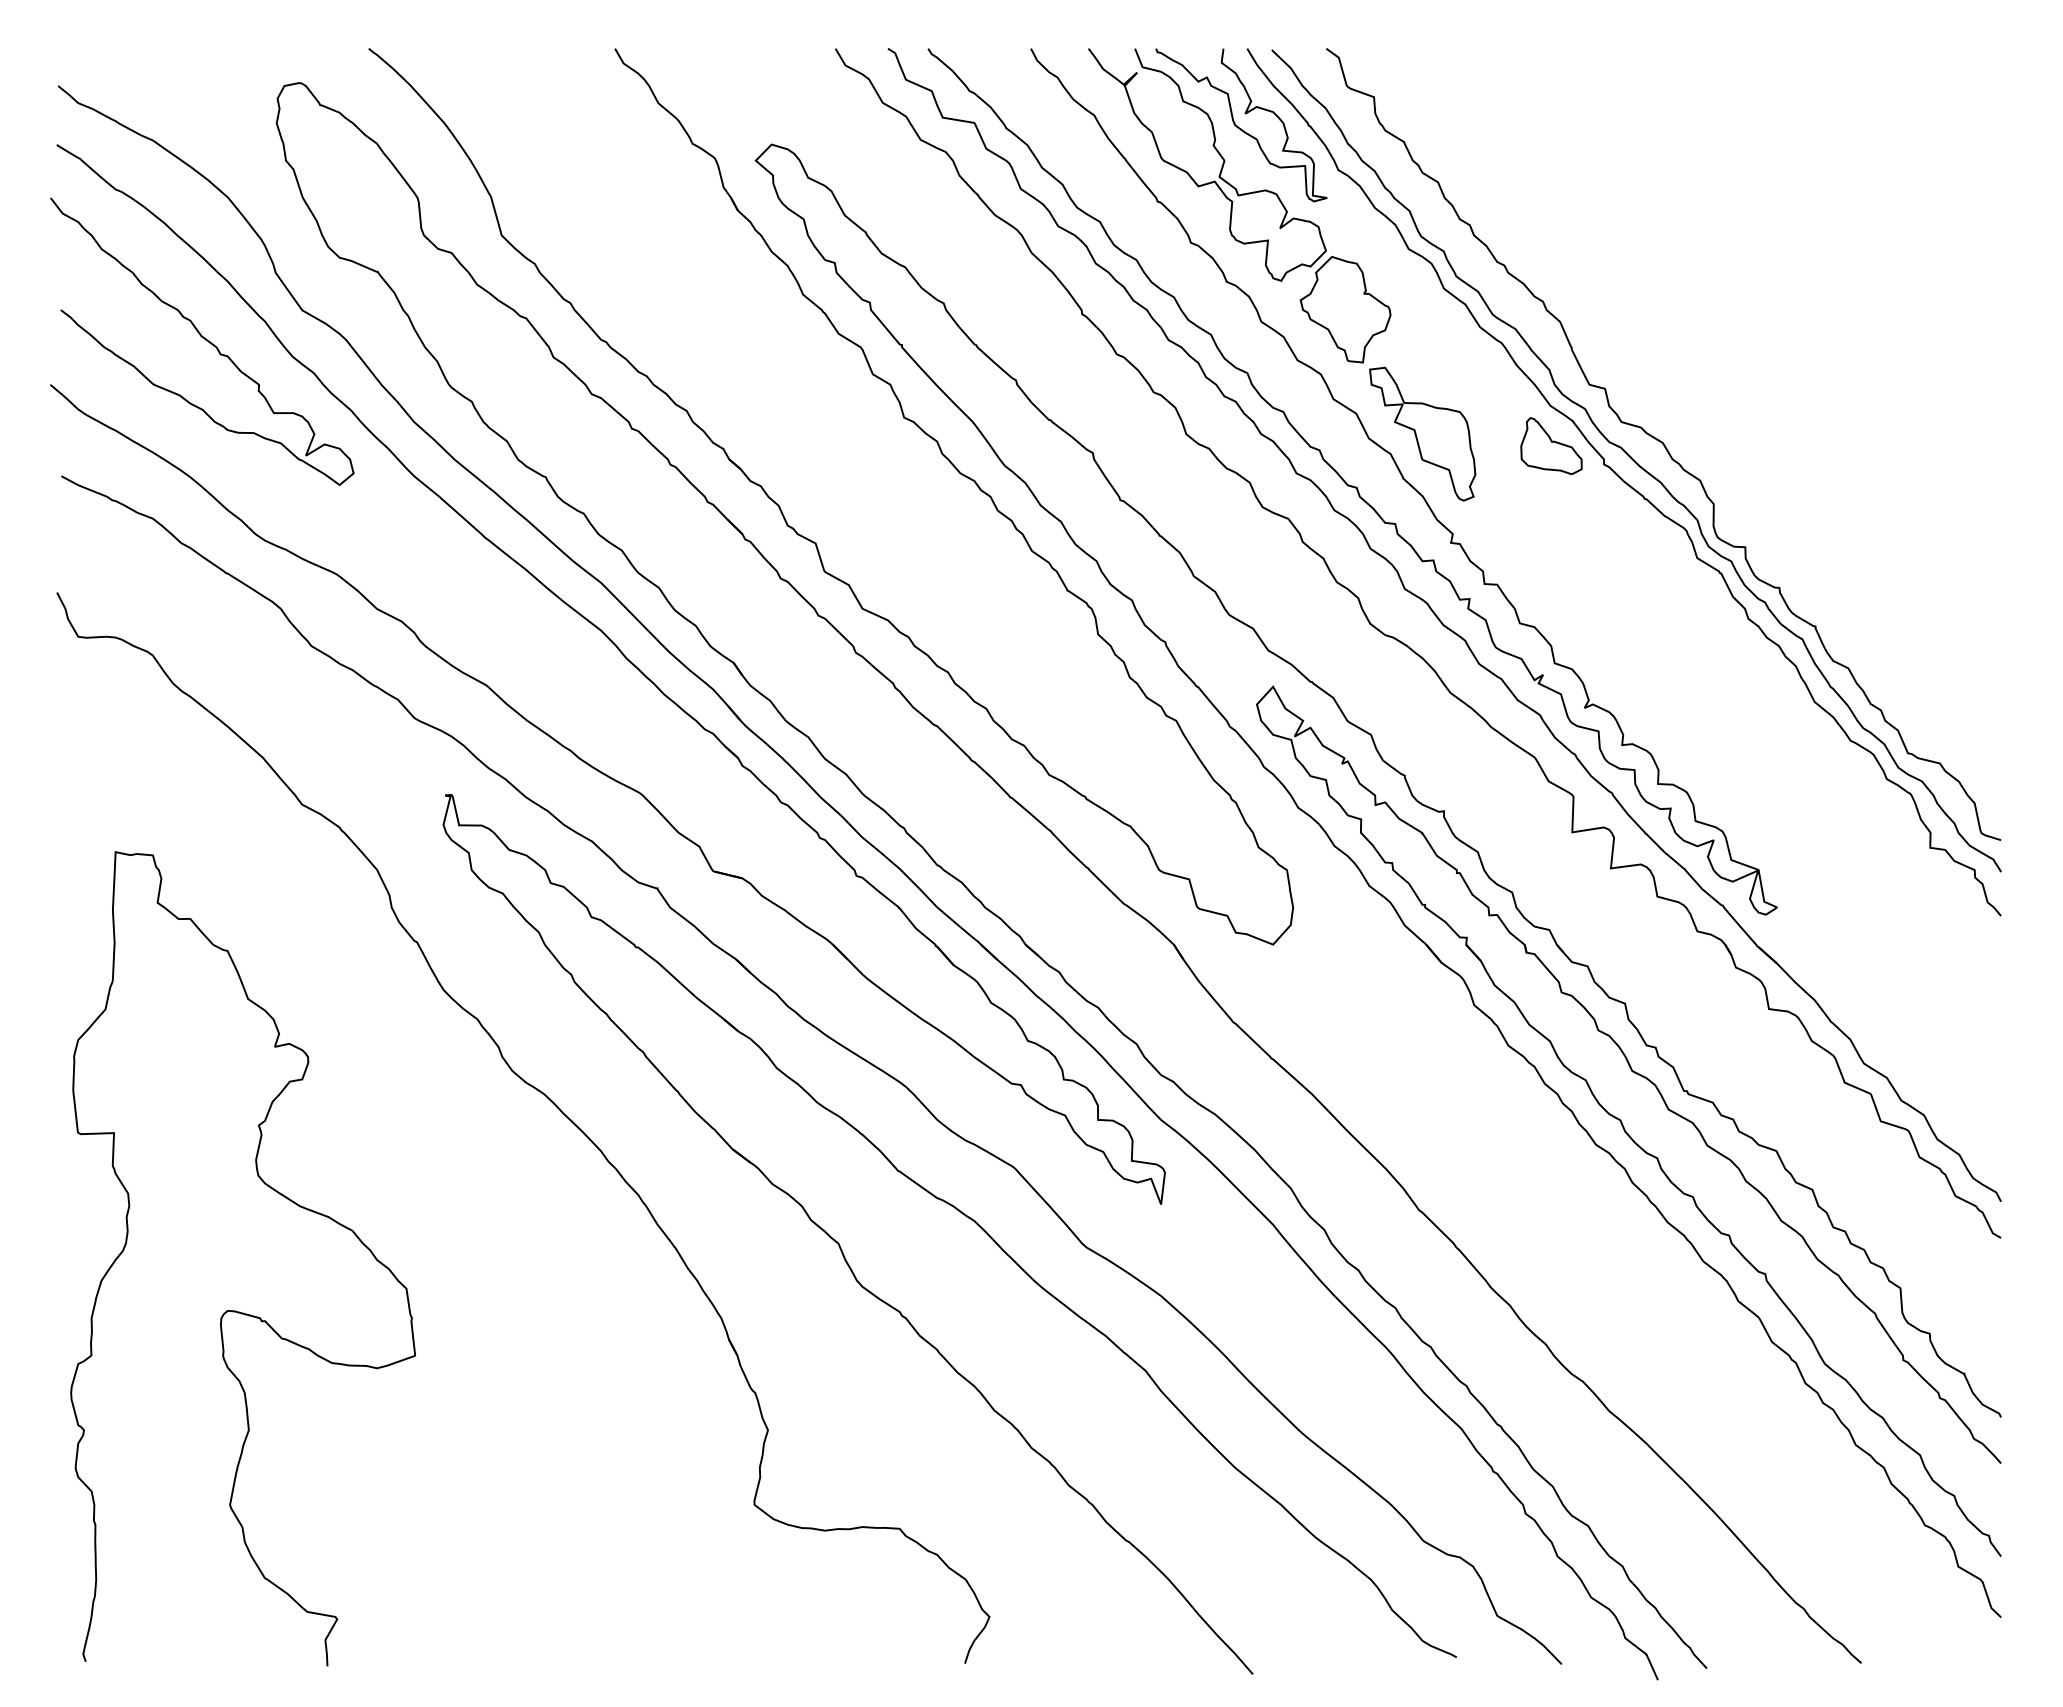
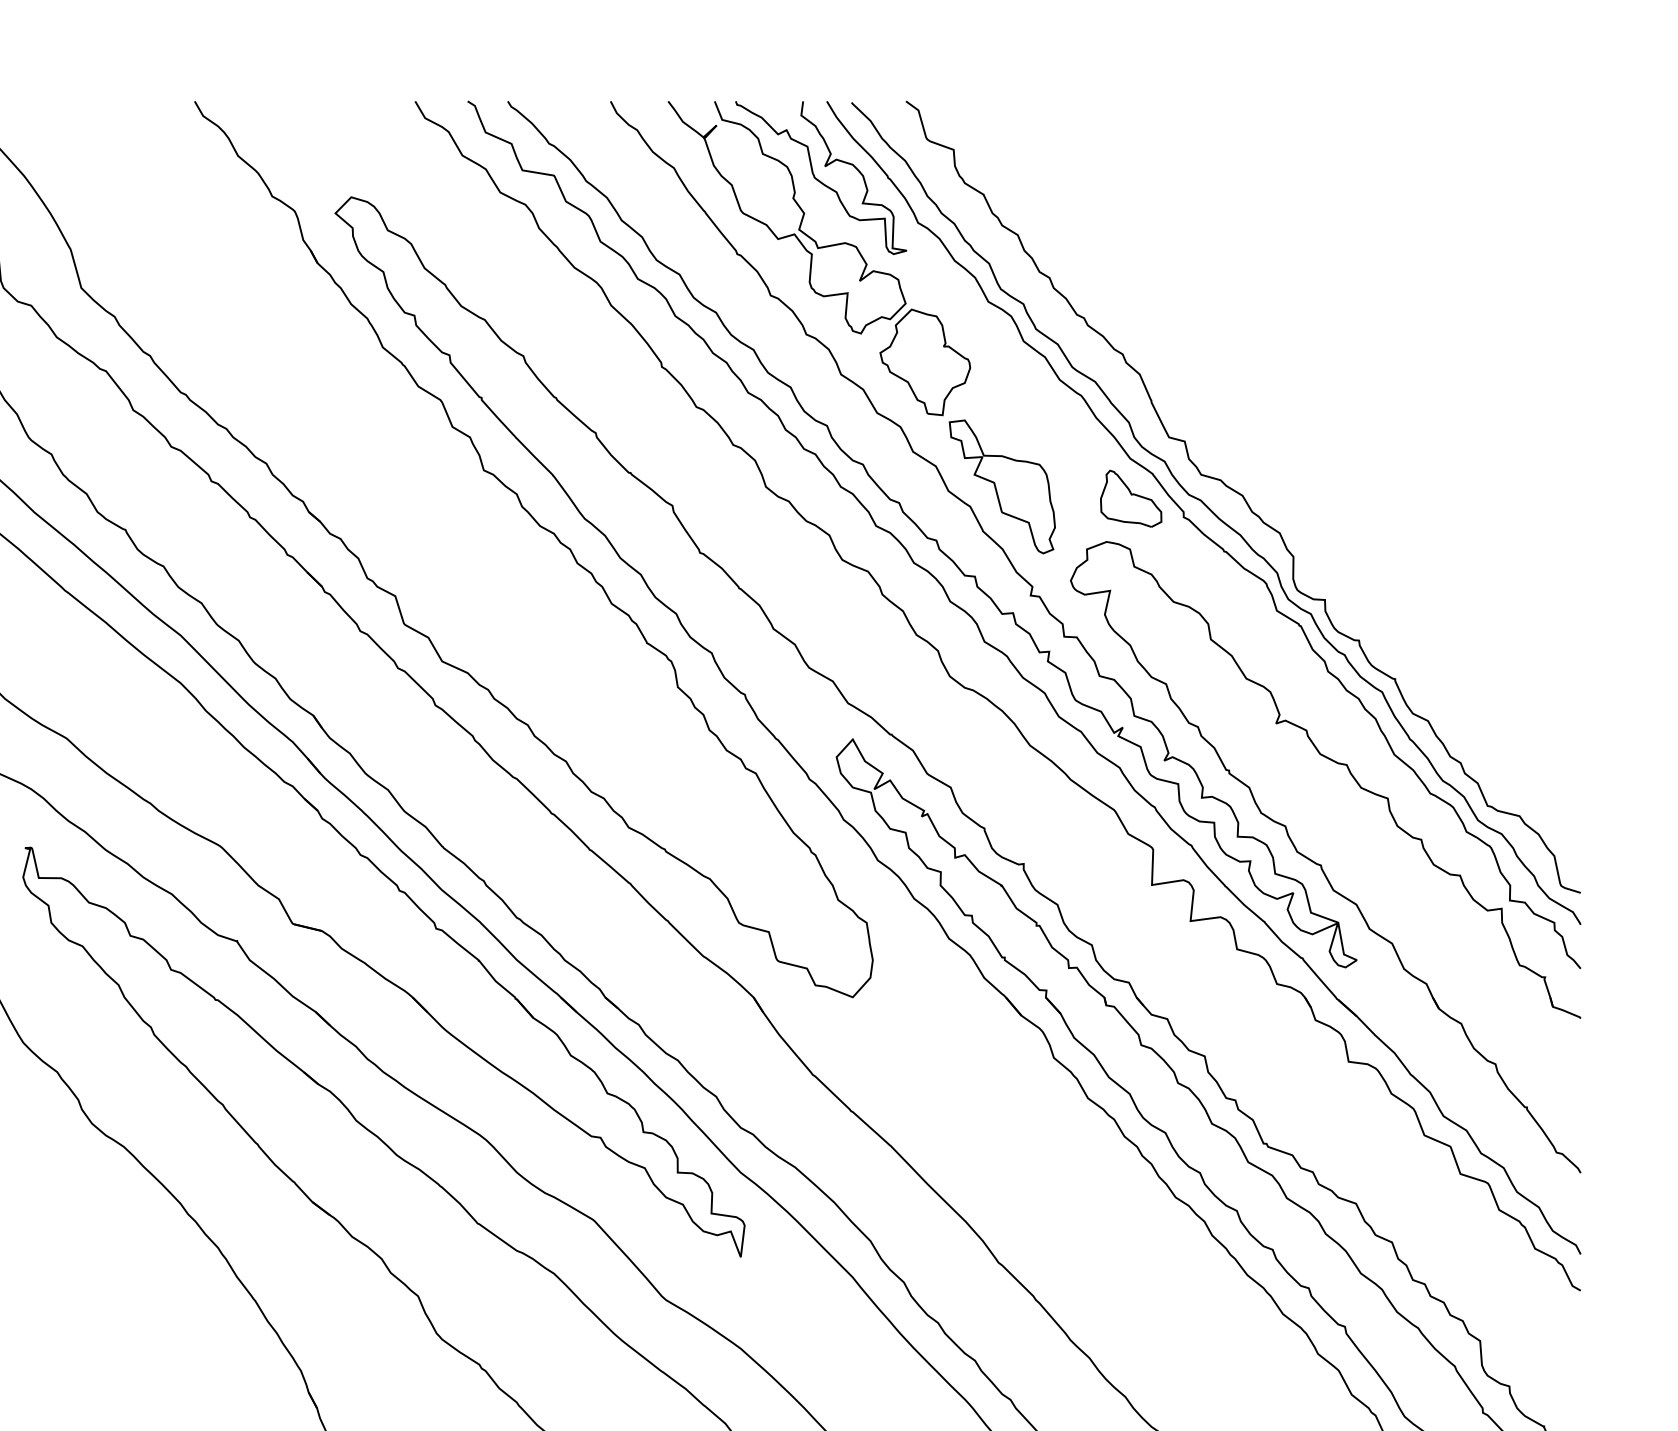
part: (1741, 811) -> (1321, 864), added

